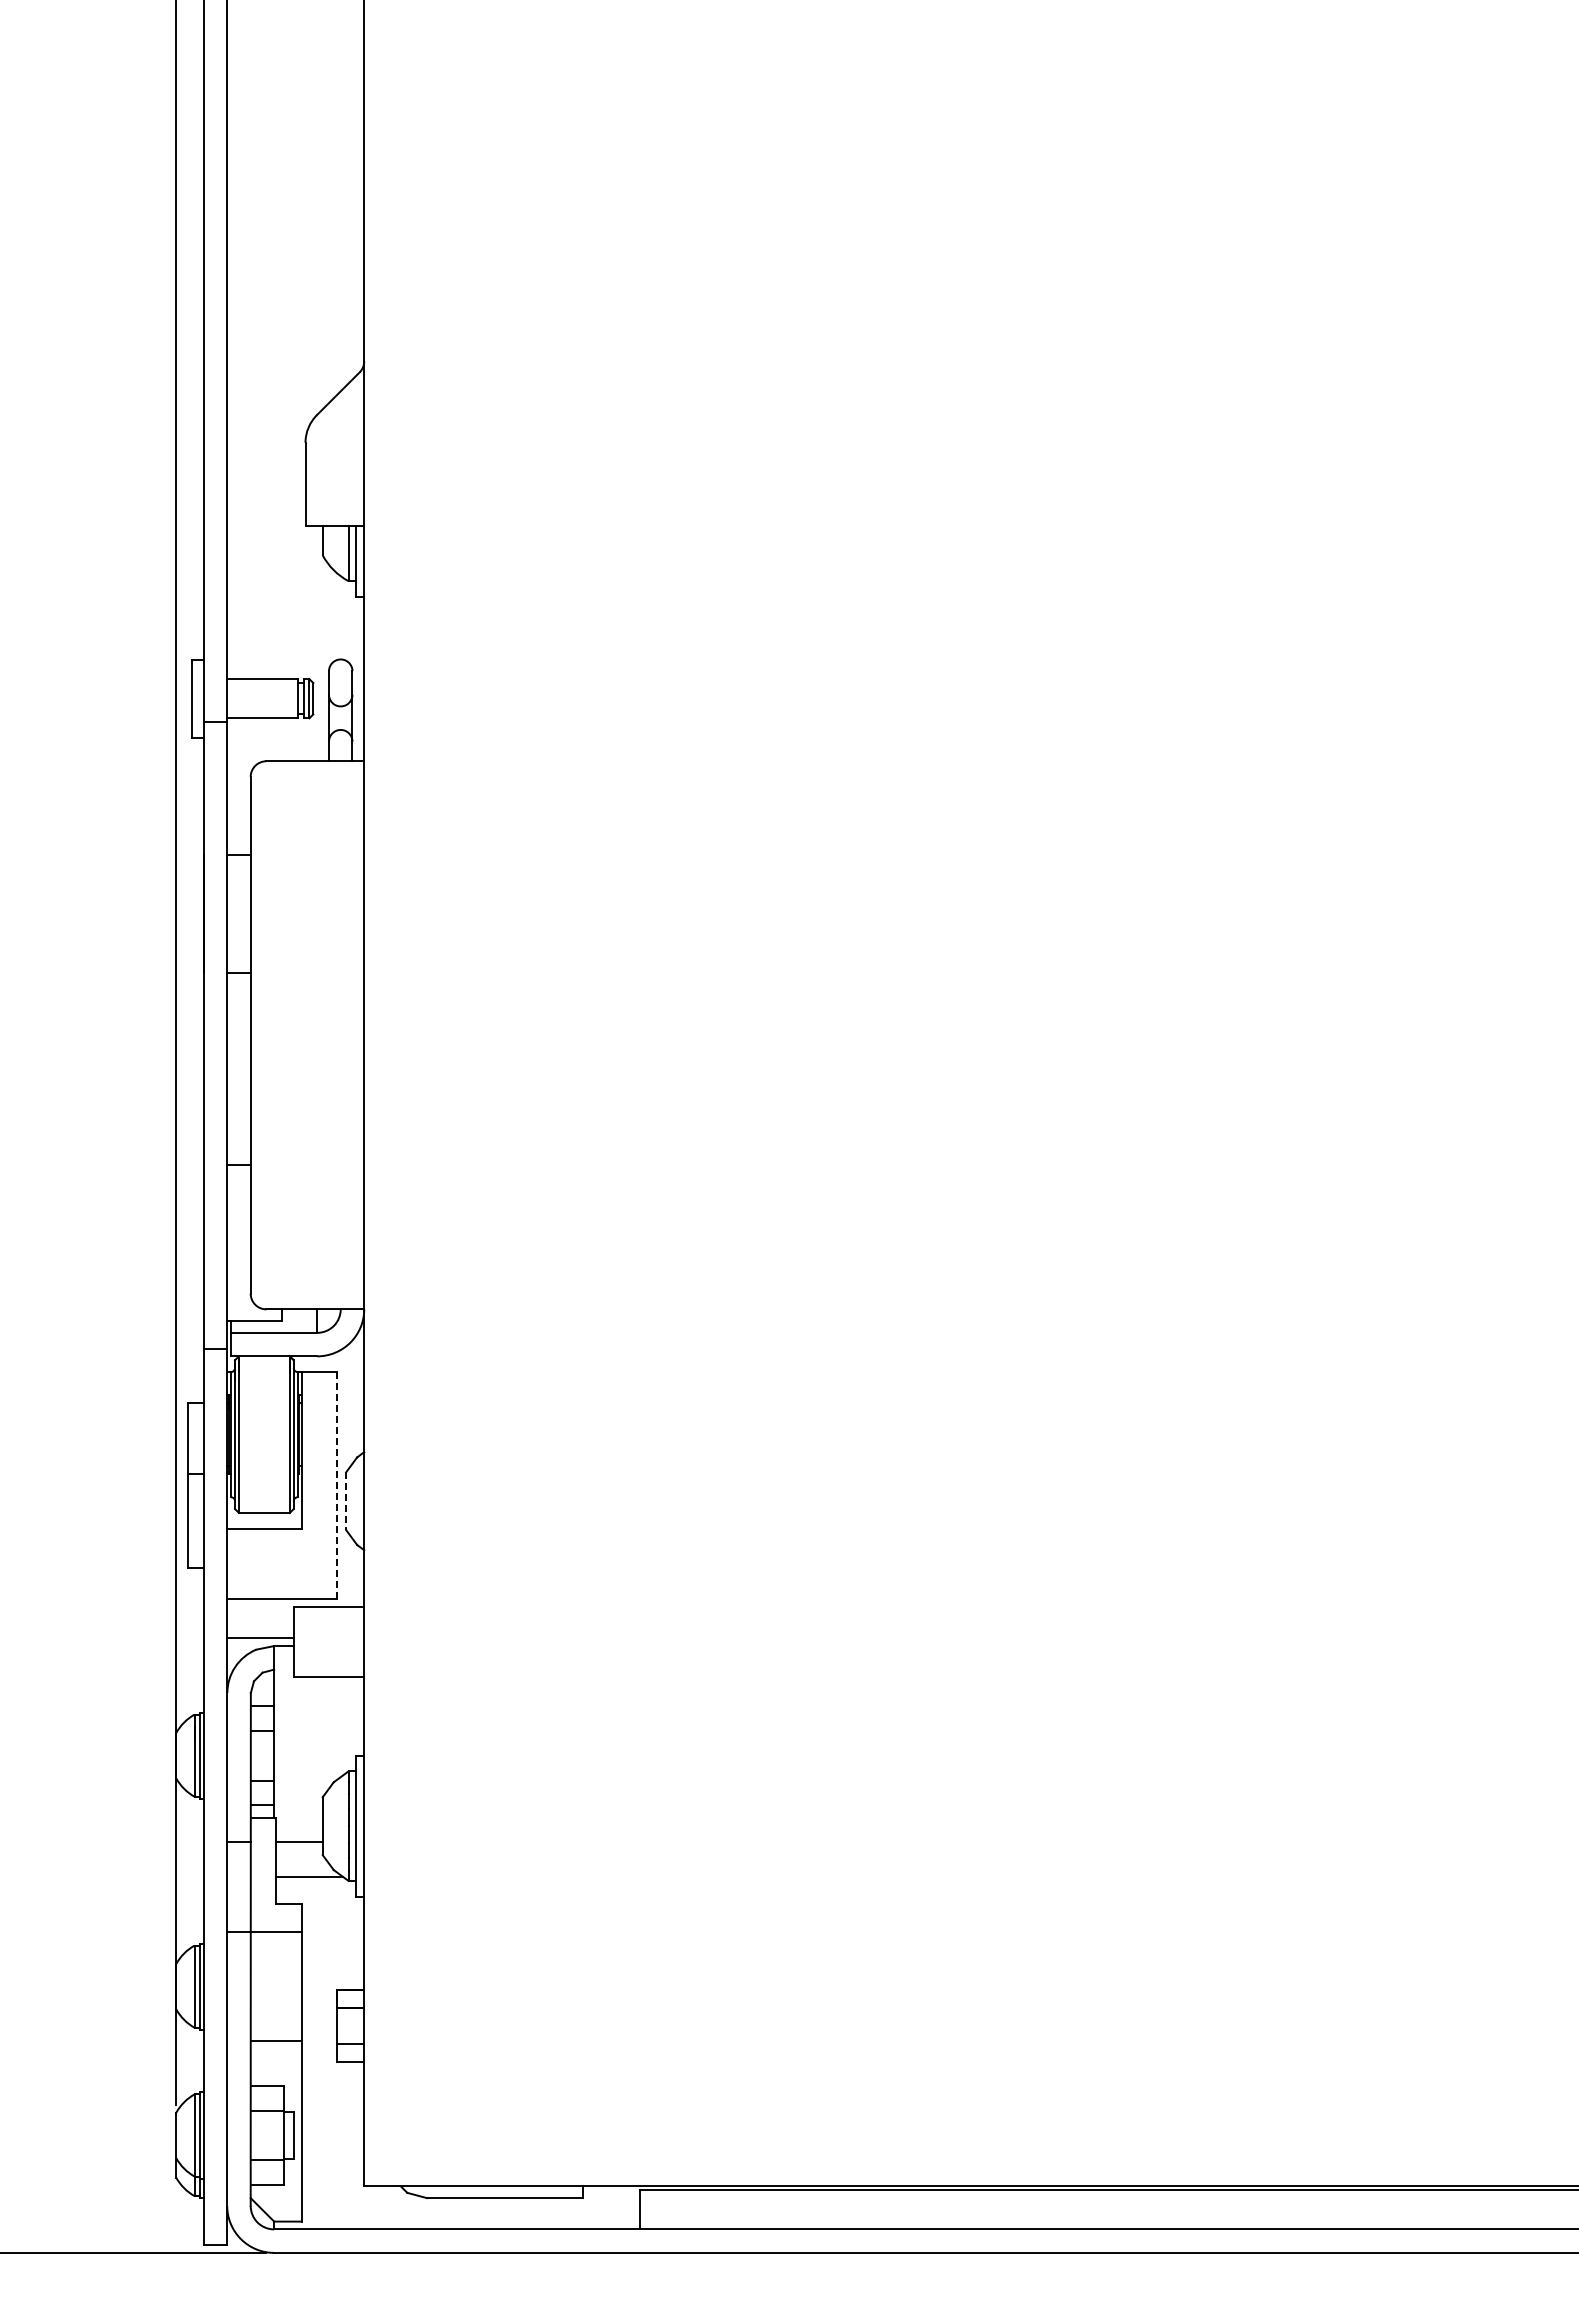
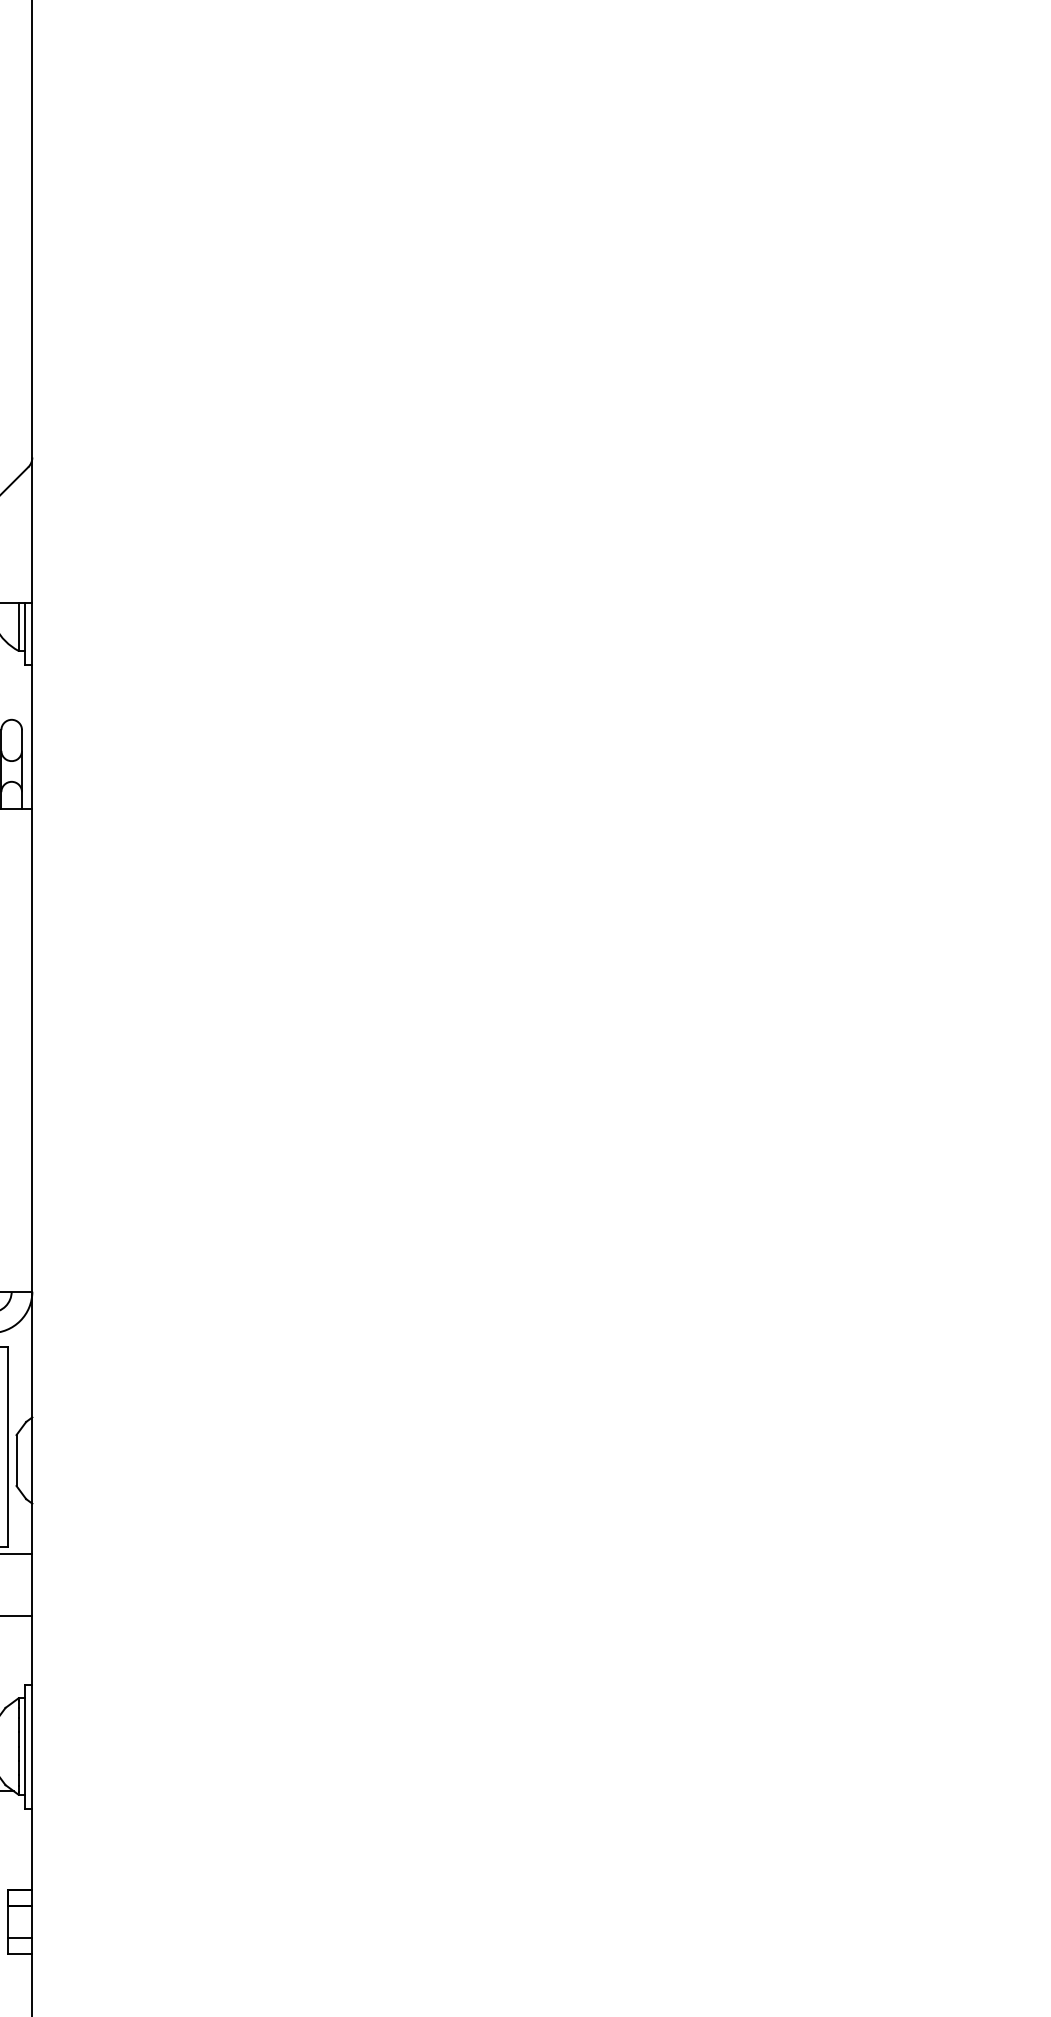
line: (336, 1485) -> (7, 1446), dashed -> solid
line: (346, 1501) -> (16, 1460), dashed -> solid

